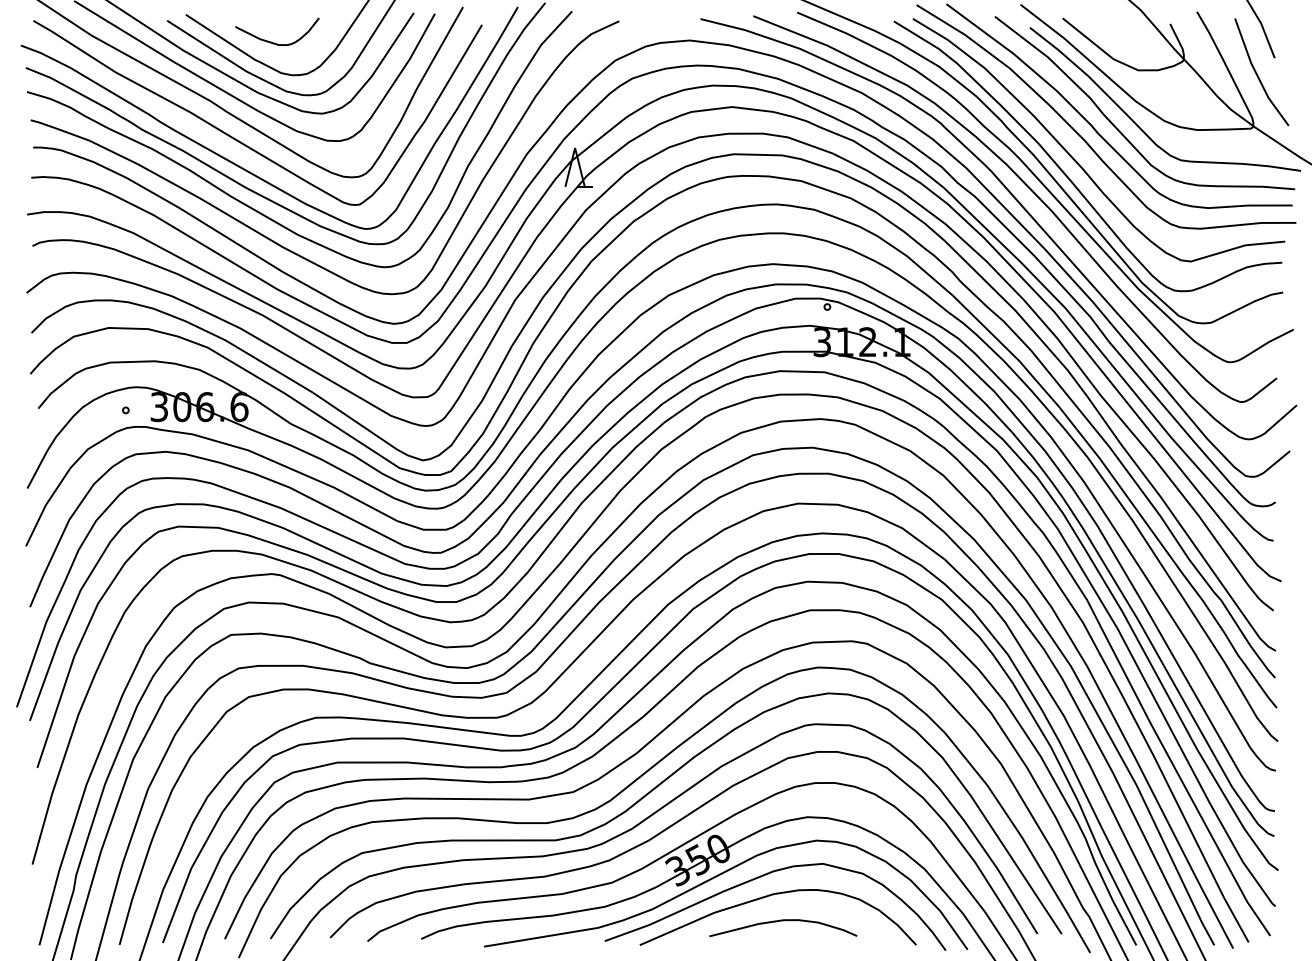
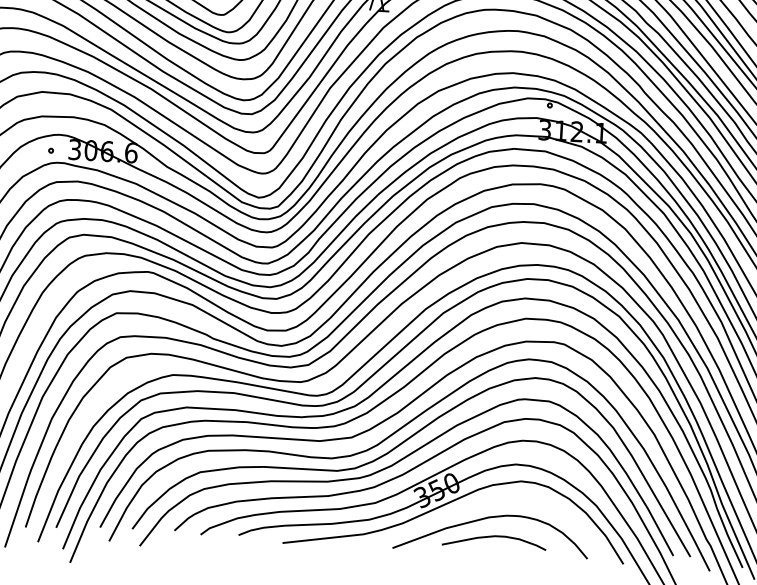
curve: (761, 877) -> (480, 505), removed

